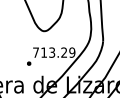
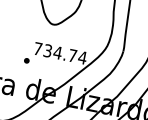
text: (58, 52) -> (65, 54), 713.29 -> 734.74

